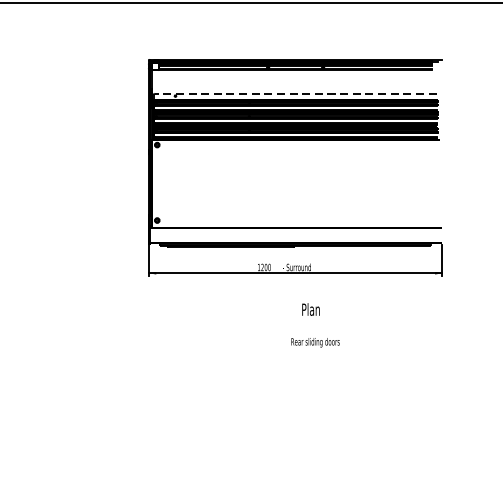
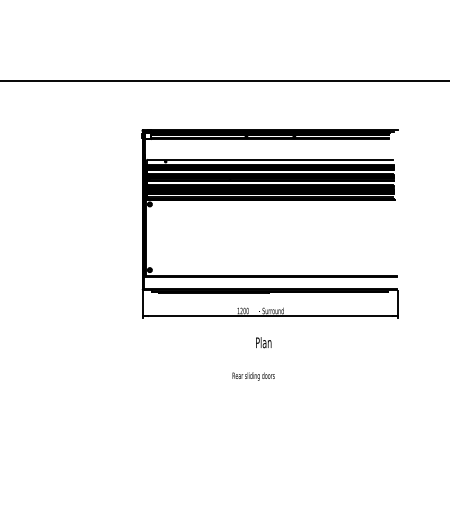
line: (295, 93) -> (270, 159), dashed -> solid
text: (310, 309) -> (263, 342), moved
text: (315, 342) -> (253, 376), moved

